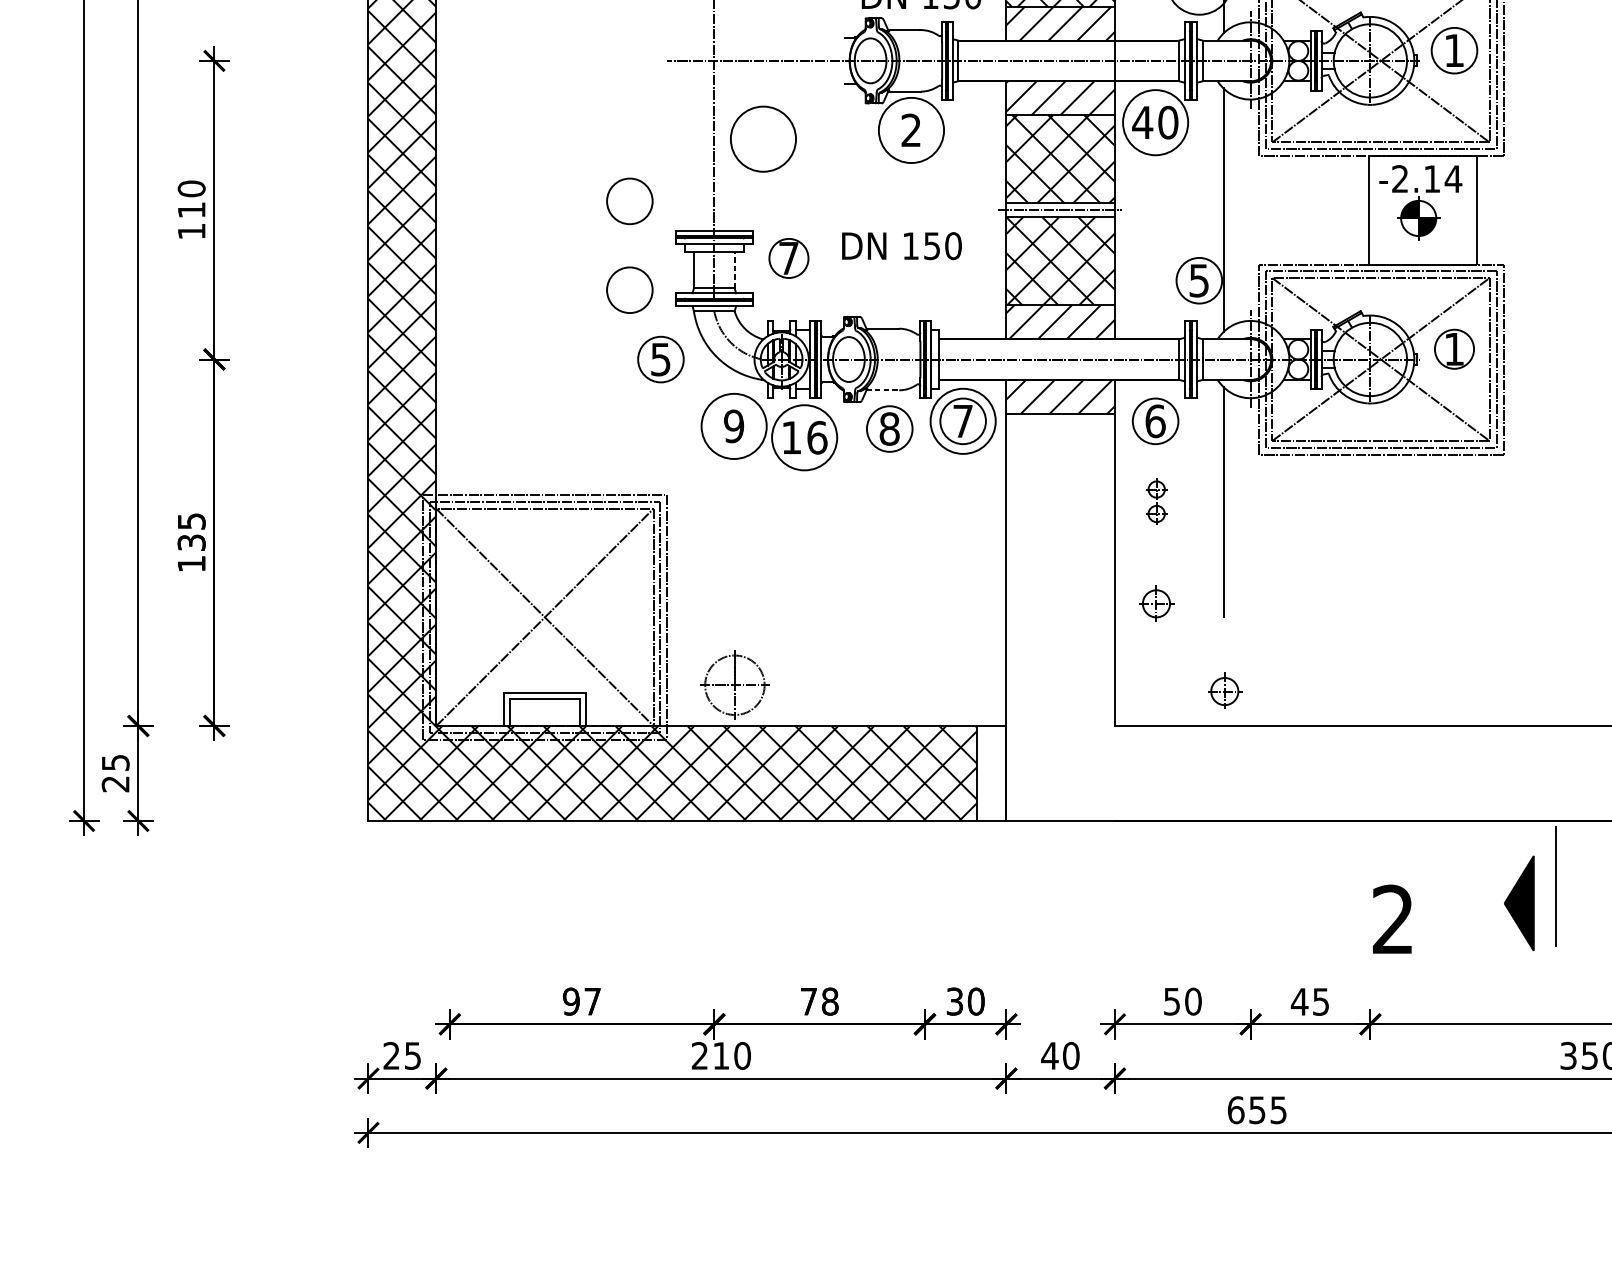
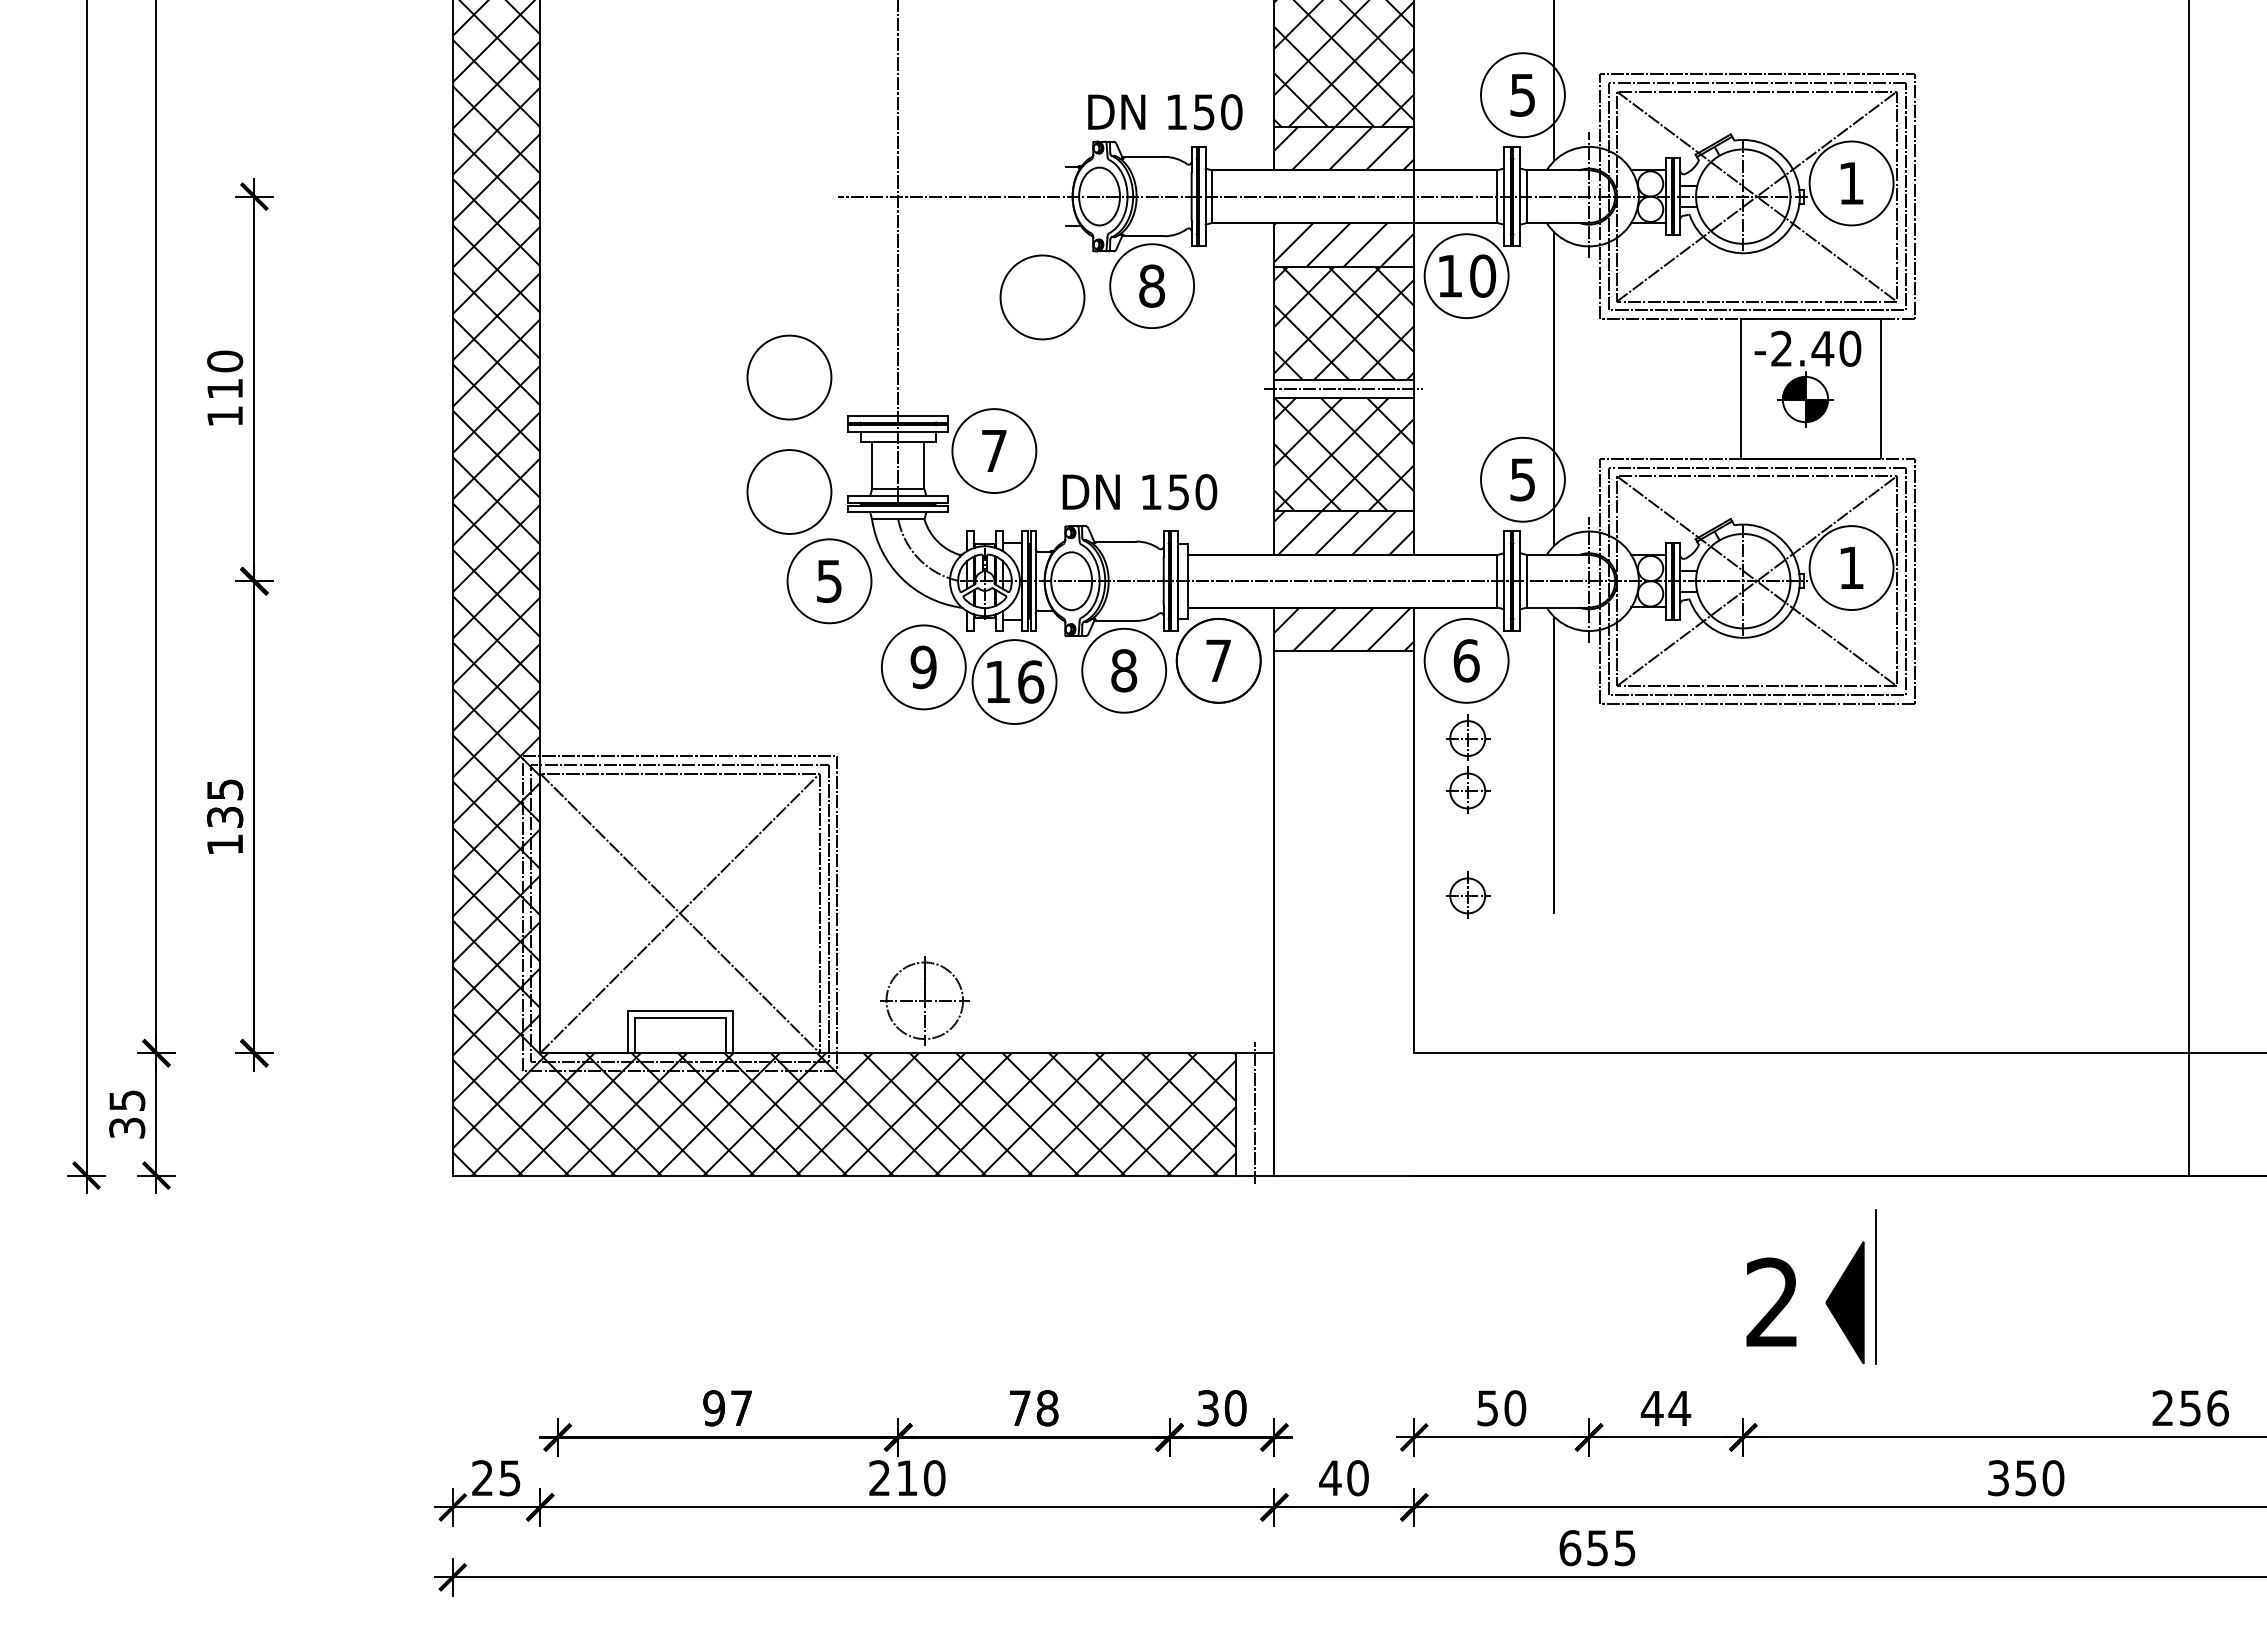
circle: (1454, 50) -> (1851, 183), size x1.43
text: (1142, 122) -> (1449, 276), 40 -> 10
text: (910, 129) -> (1151, 285), 2 -> 8
circle: (763, 139) -> (1042, 297), moved
text: (1442, 178) -> (1836, 348), -2.14 -> -2.40
circle: (629, 201) -> (789, 377), size x1.43
text: (901, 246) -> (1139, 492), moved
circle: (789, 258) -> (994, 451), size x1.67
line: (734, 269) -> (924, 465), dashed -> solid
circle: (1198, 280) -> (1522, 479), size x1.43
circle: (629, 289) -> (789, 491), size x1.43
circle: (1454, 349) -> (1851, 568), size x1.67
circle: (660, 359) -> (829, 581), size x1.43
line: (882, 390) -> (1115, 620), dashed -> solid
circle: (962, 421) -> (1218, 660), size x1.43
circle: (1155, 421) -> (1466, 660), size x1.43
circle: (889, 428) -> (1124, 670), size x1.43
part: (1157, 501) -> (1468, 763), size x1.67
part: (1225, 690) -> (1556, 1007), removed
line: (991, 772) -> (1255, 1112), added
text: (115, 783) -> (127, 1127), 25 -> 35
line: (1555, 886) -> (1875, 1286), moved
part: (1518, 903) -> (1844, 1302), moved
text: (1320, 1001) -> (1679, 1408), 45 -> 44

